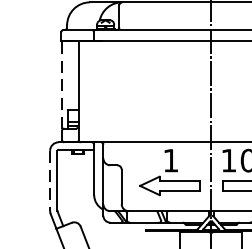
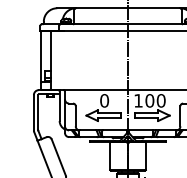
line: (61, 86) -> (40, 57), dashed -> solid
text: (170, 160) -> (104, 100), 1 -> 0
line: (49, 180) -> (33, 112), dashed -> solid

